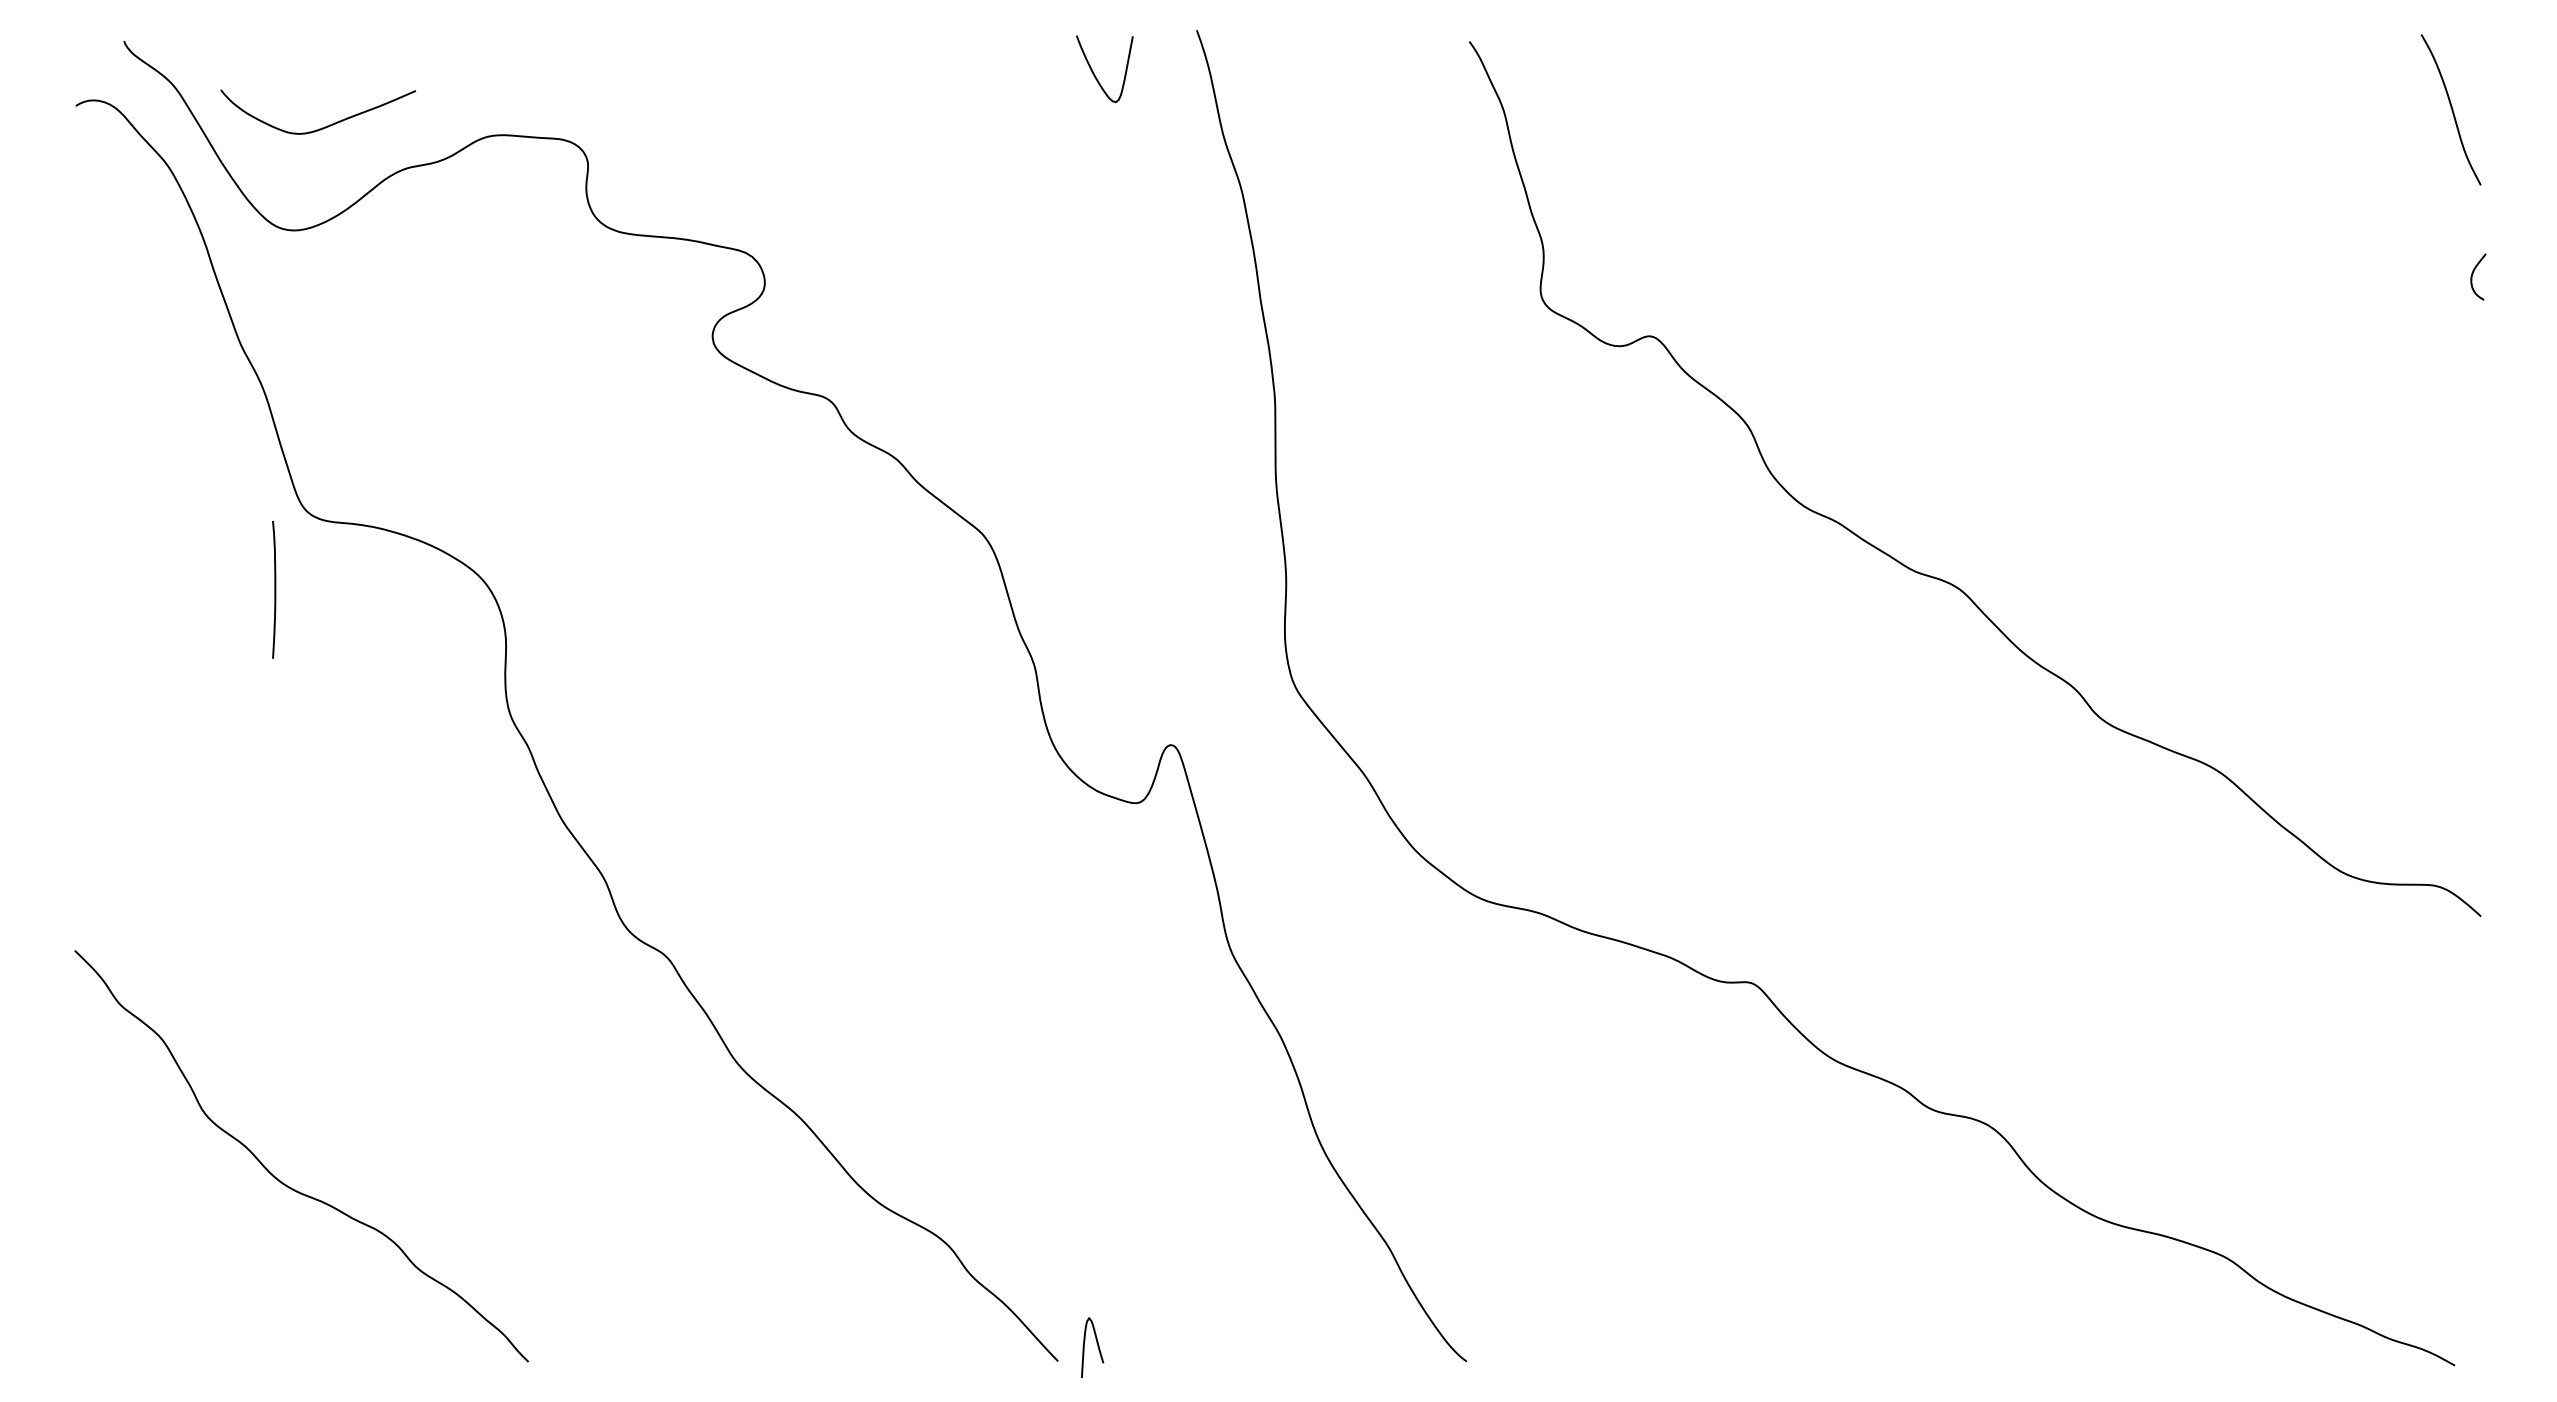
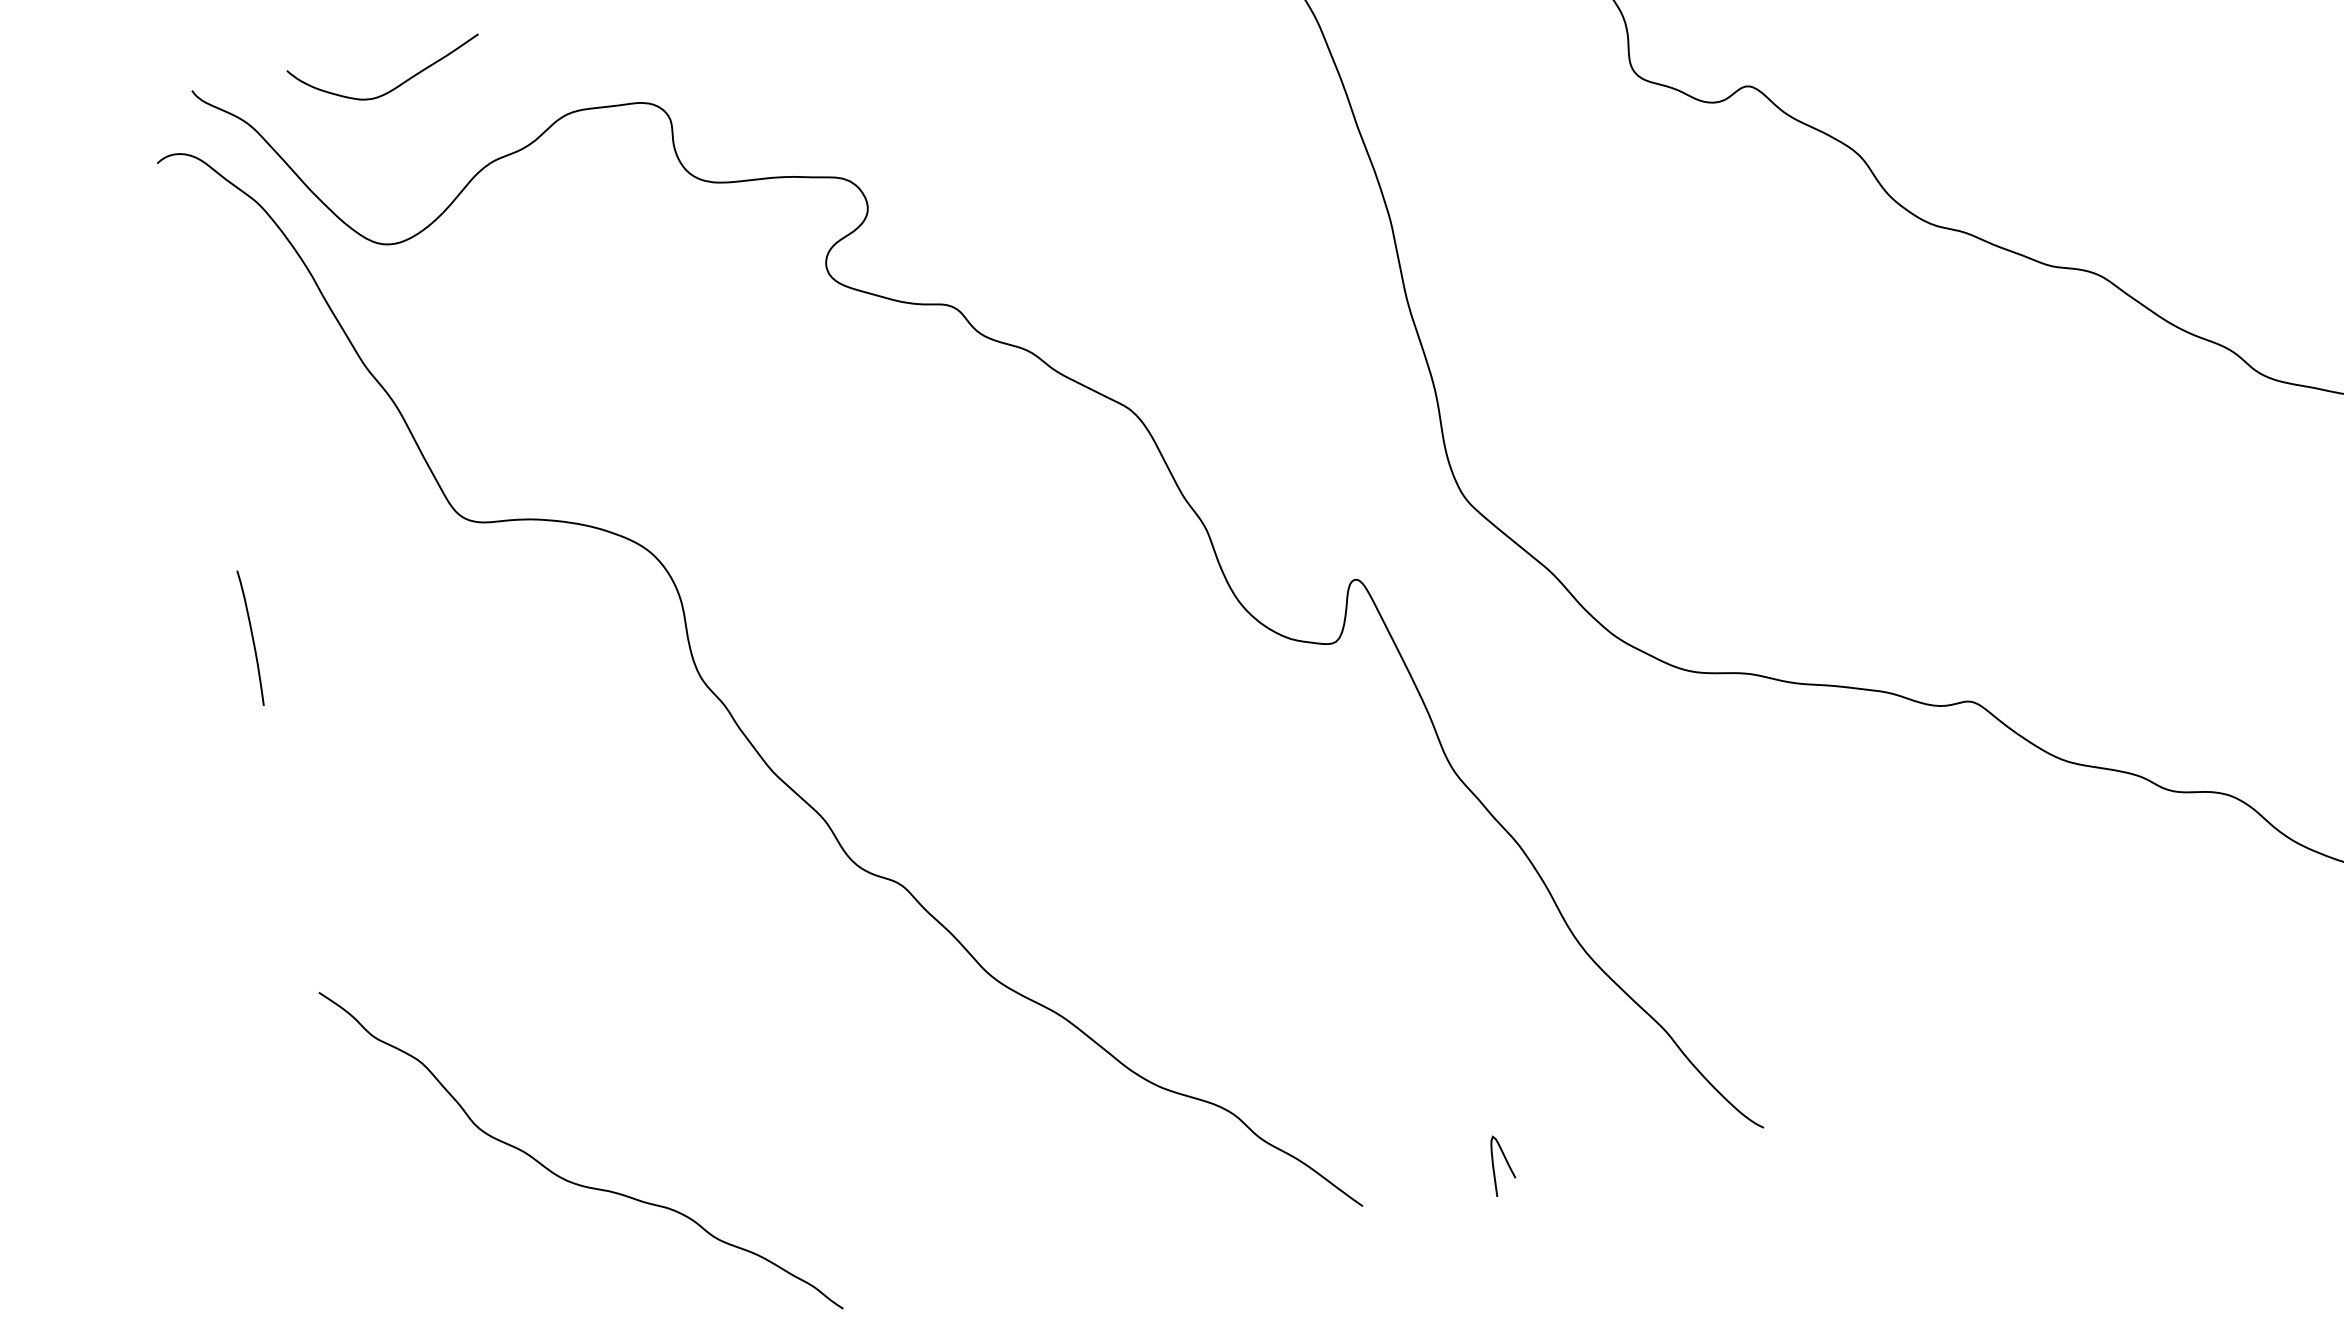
curve: (324, 126) -> (395, 86), moved
curve: (274, 589) -> (251, 637), moved
curve: (1097, 1347) -> (1506, 1163), moved

